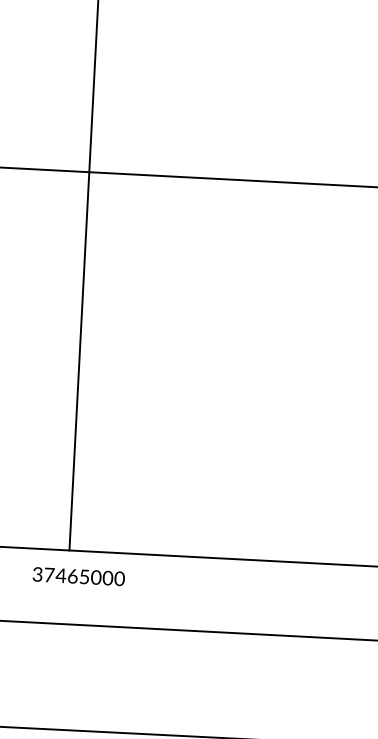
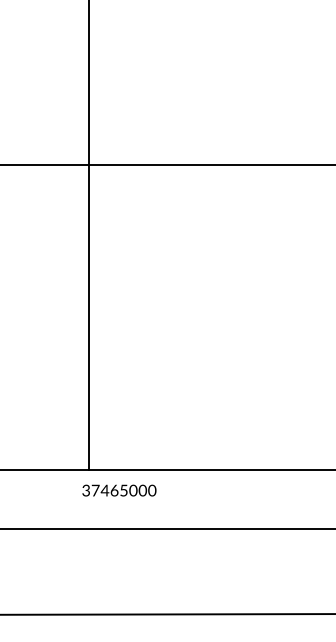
text: (79, 576) -> (119, 490), moved

